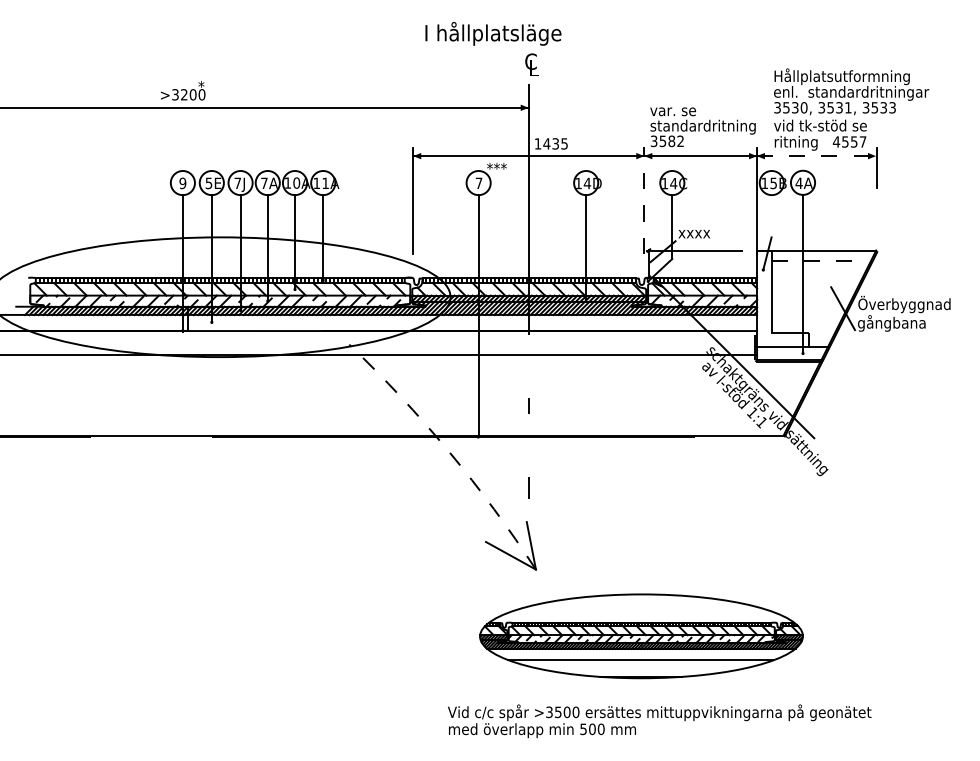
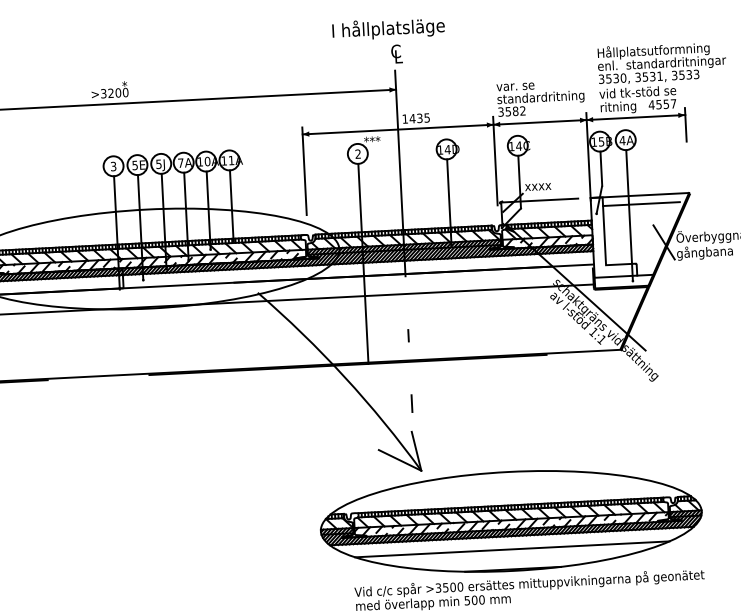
text: (493, 33) -> (388, 28), moved
line: (816, 156) -> (635, 117), dashed -> solid
text: (182, 182) -> (113, 165), 9 -> 3
text: (478, 182) -> (357, 153), 7 -> 2
text: (237, 183) -> (158, 164), 7J -> 5J
line: (644, 200) -> (495, 161), dashed -> solid
line: (771, 215) -> (601, 168), added
line: (818, 260) -> (641, 203), dashed -> solid
arc: (449, 451) -> (345, 376), dashed -> solid
part: (641, 636) -> (511, 521), size x1.43

